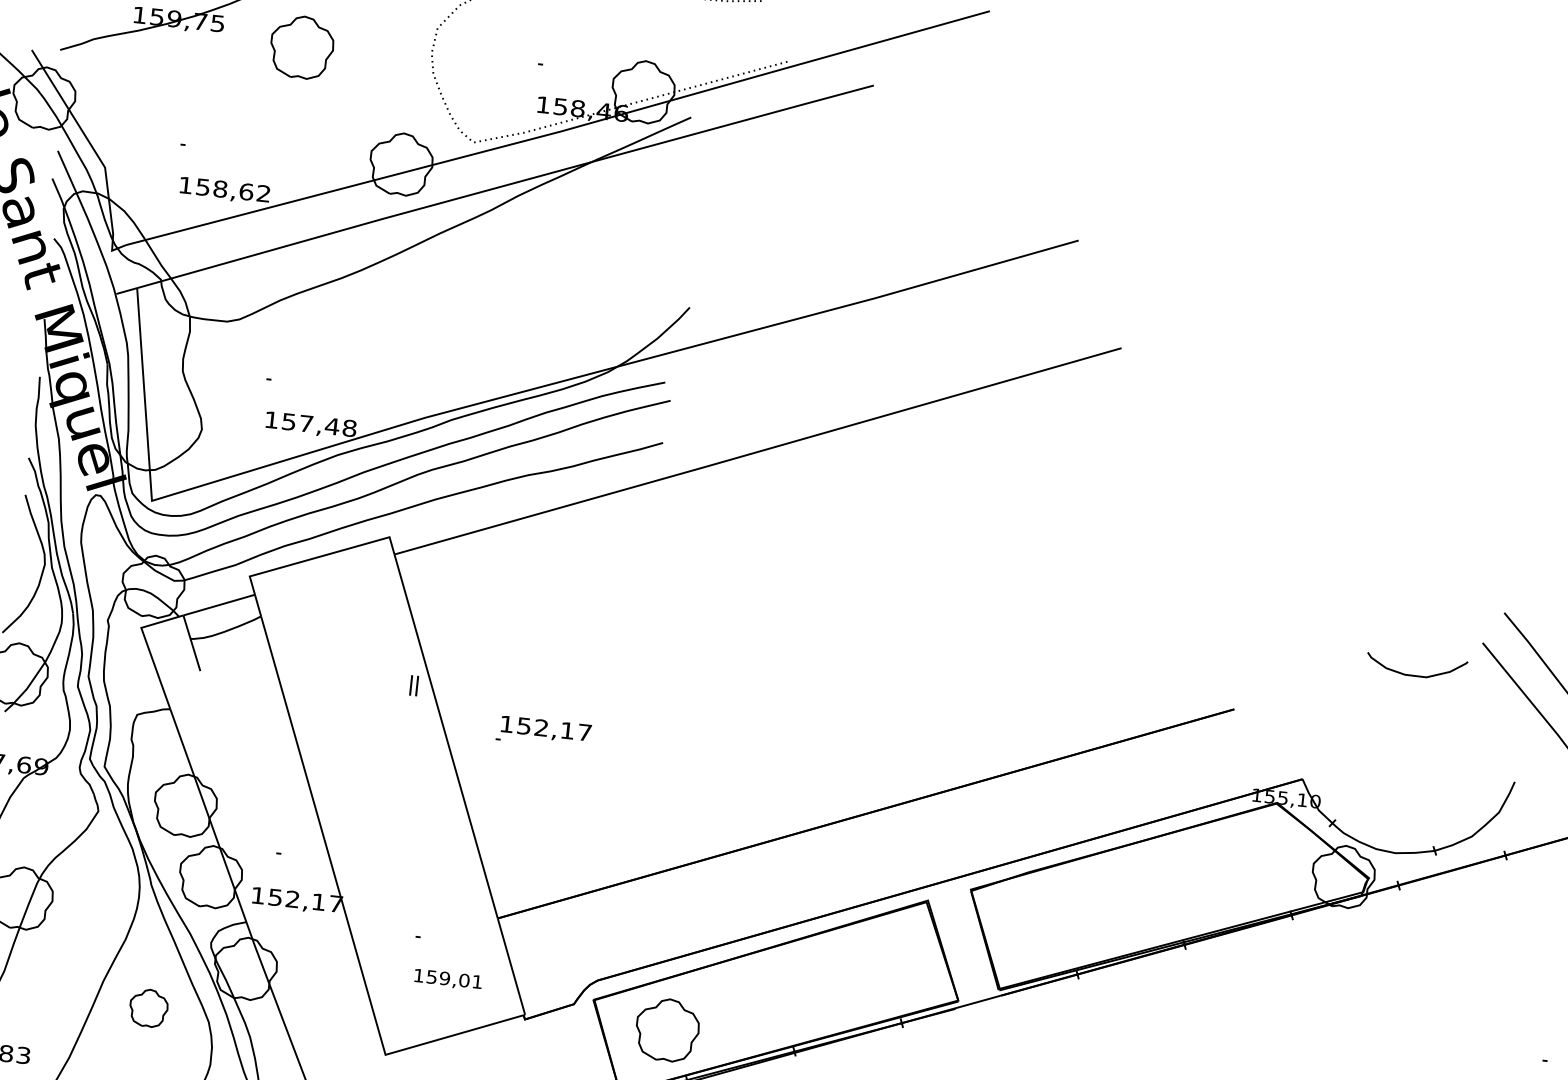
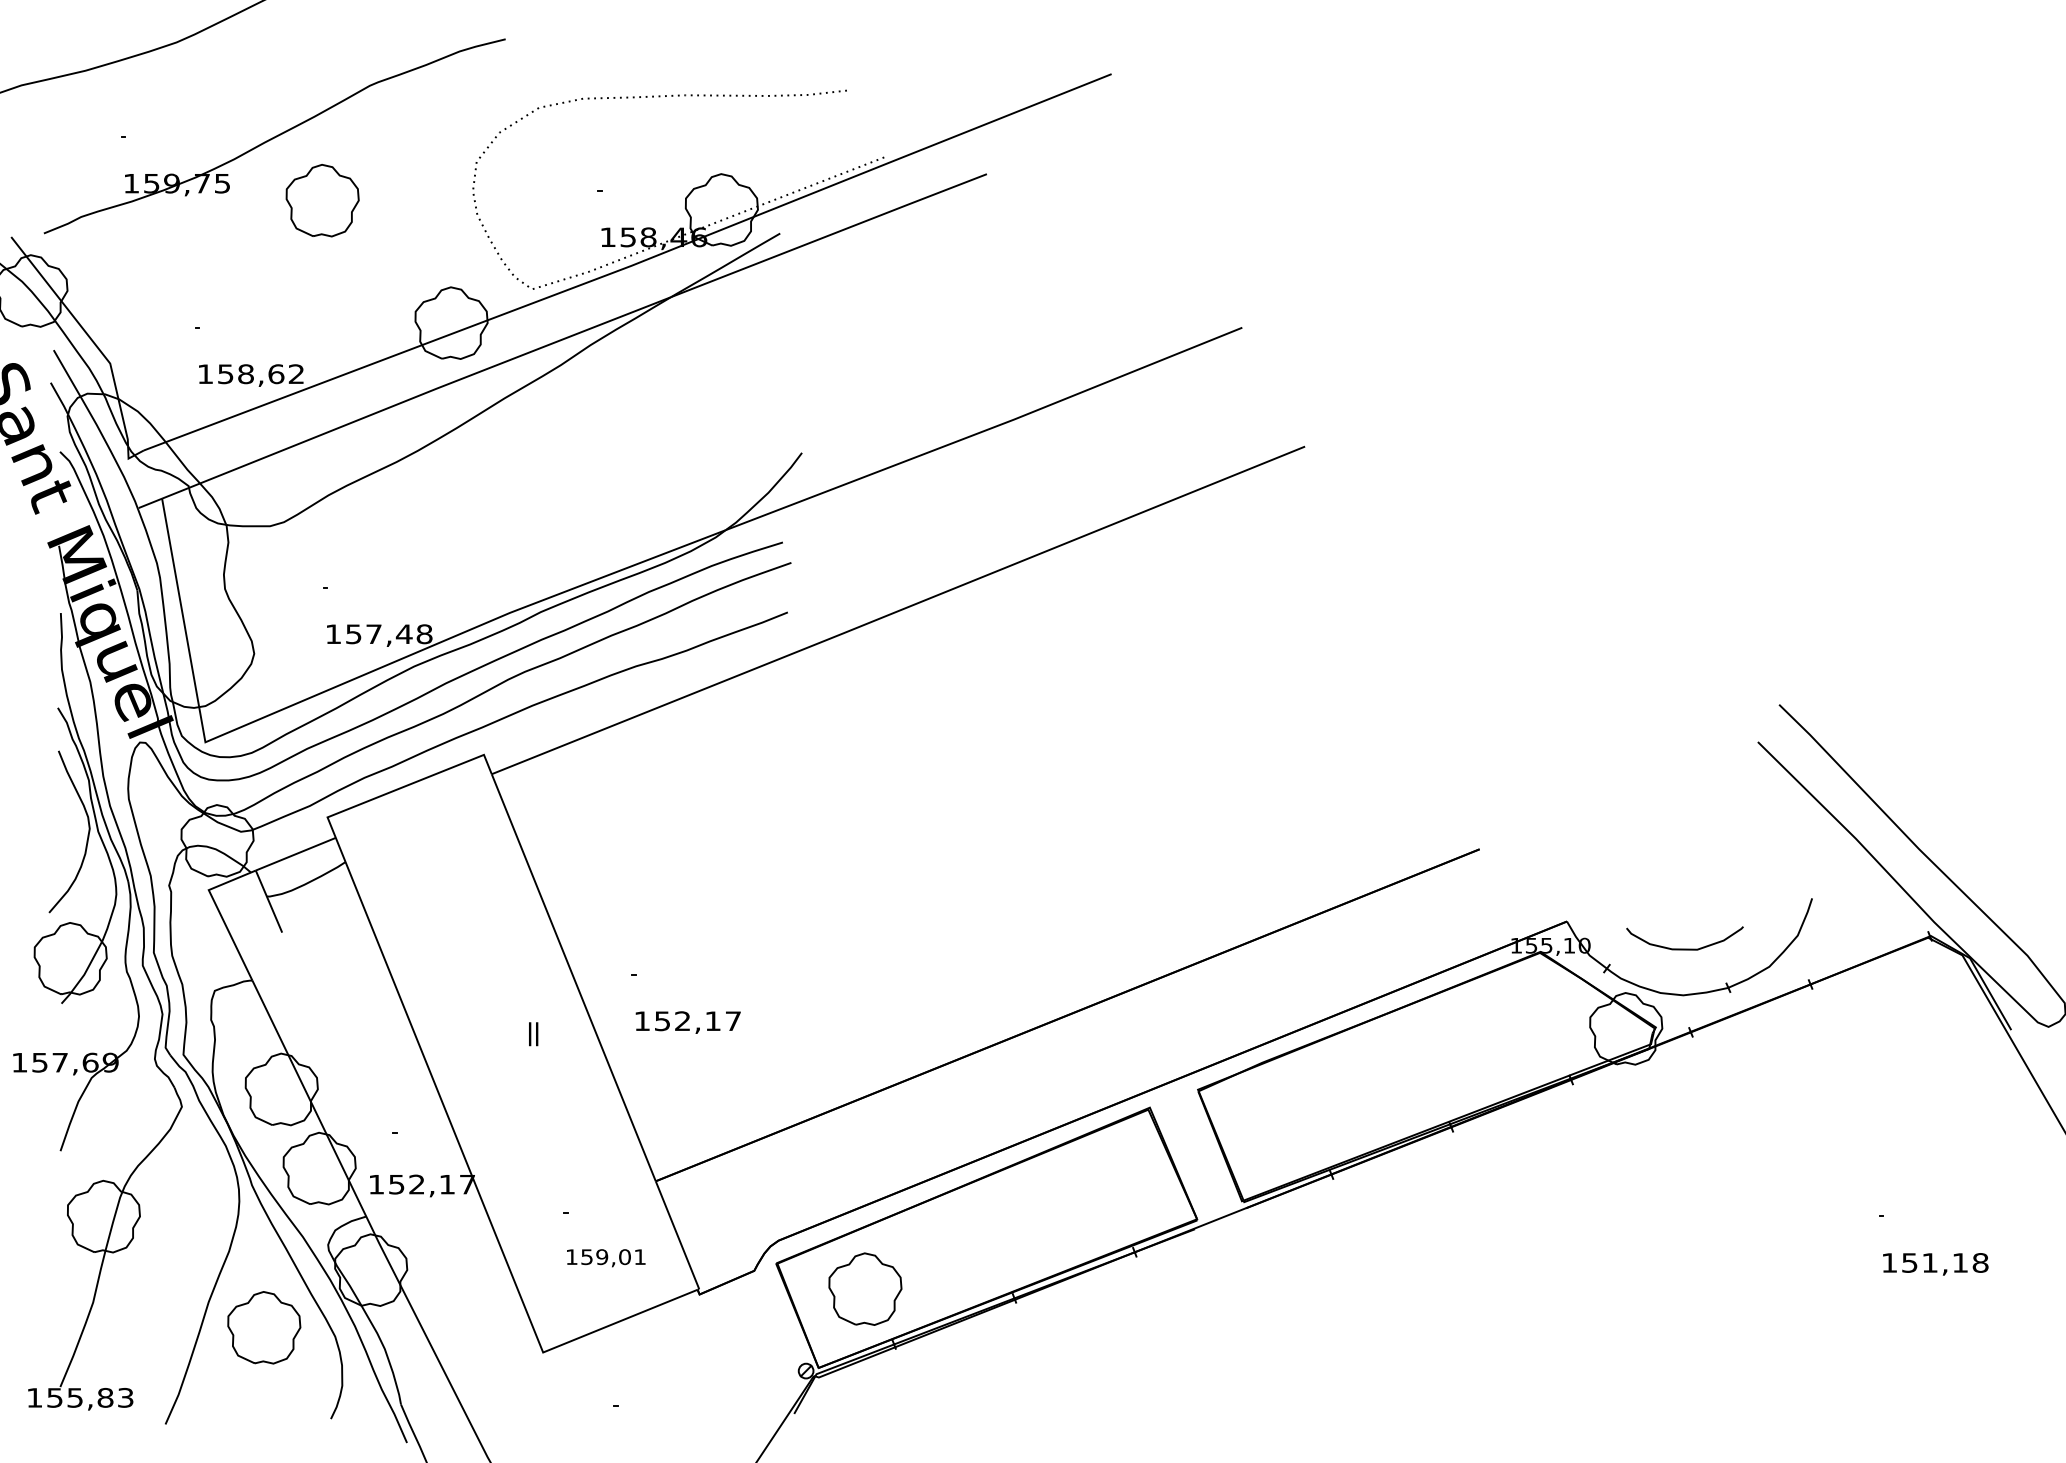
curve: (1415, 675) -> (1684, 948), moved
text: (414, 685) -> (533, 1034), moved
text: (545, 729) -> (687, 1022), moved
part: (149, 1007) -> (264, 1327), size x1.67

